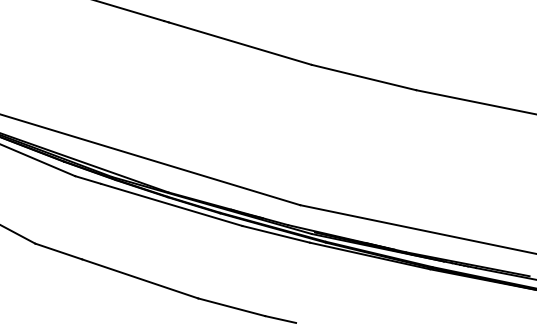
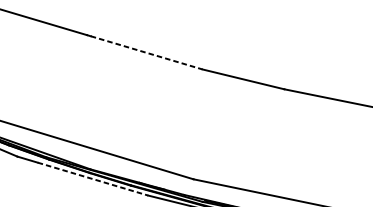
line: (240, 43) -> (146, 52), solid -> dashed
line: (171, 204) -> (92, 178), solid -> dashed

